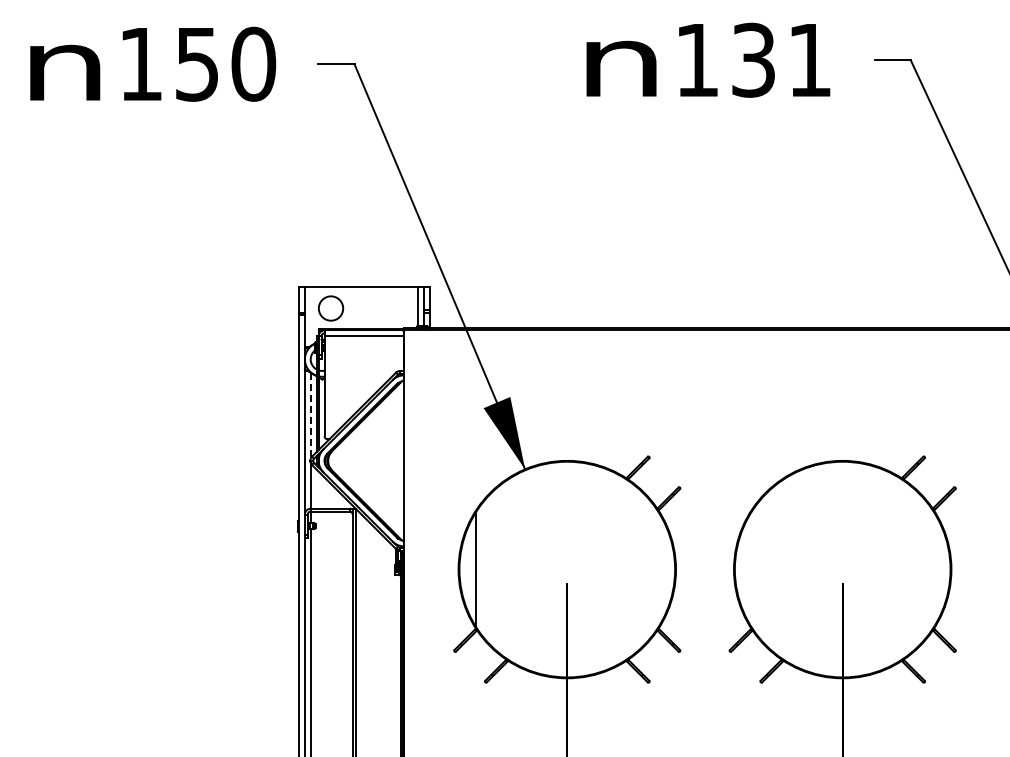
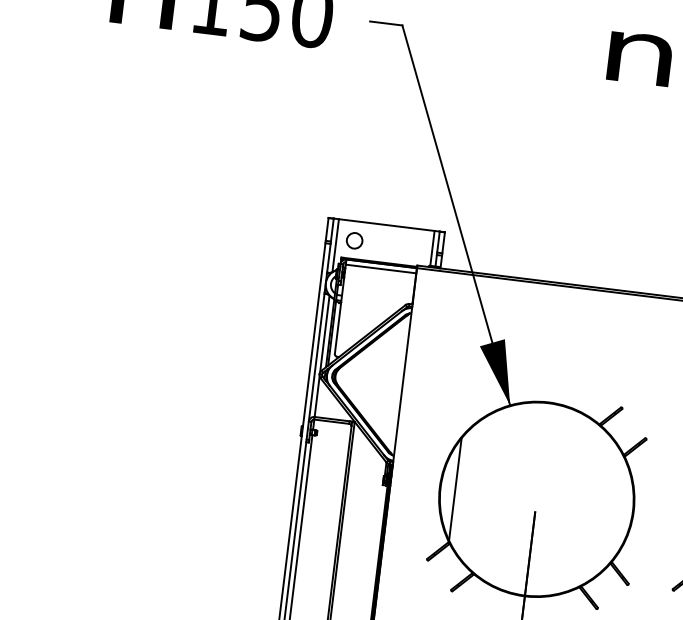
circle: (330, 308) -> (354, 240), size x0.71
line: (310, 316) -> (335, 245), added
line: (310, 415) -> (324, 333), dashed -> solid

